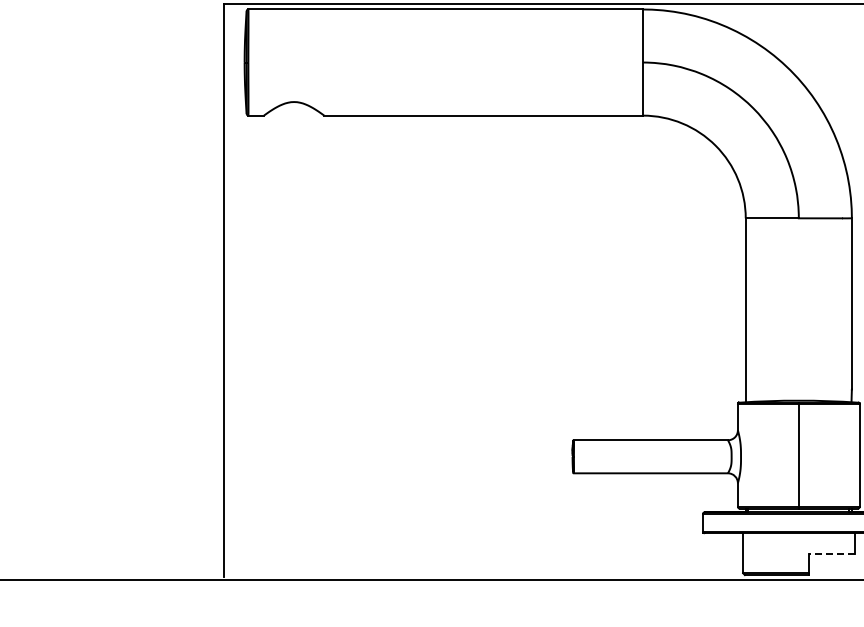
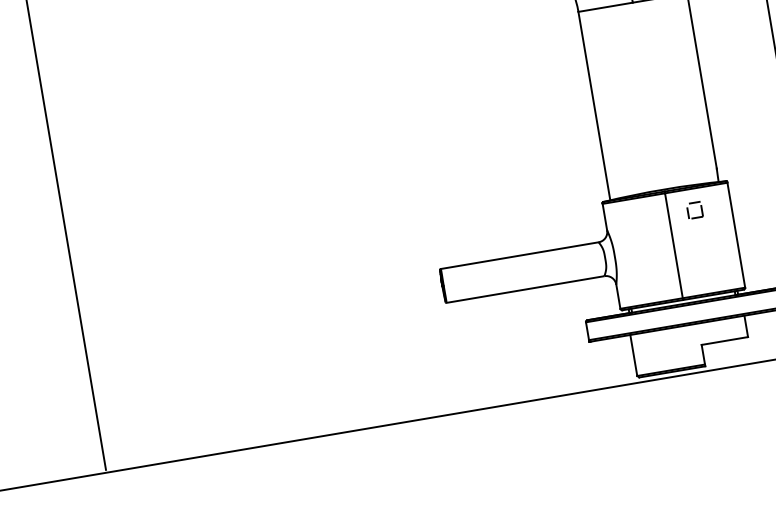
part: (824, 425) -> (694, 210), added
line: (831, 554) -> (724, 341), dashed -> solid

